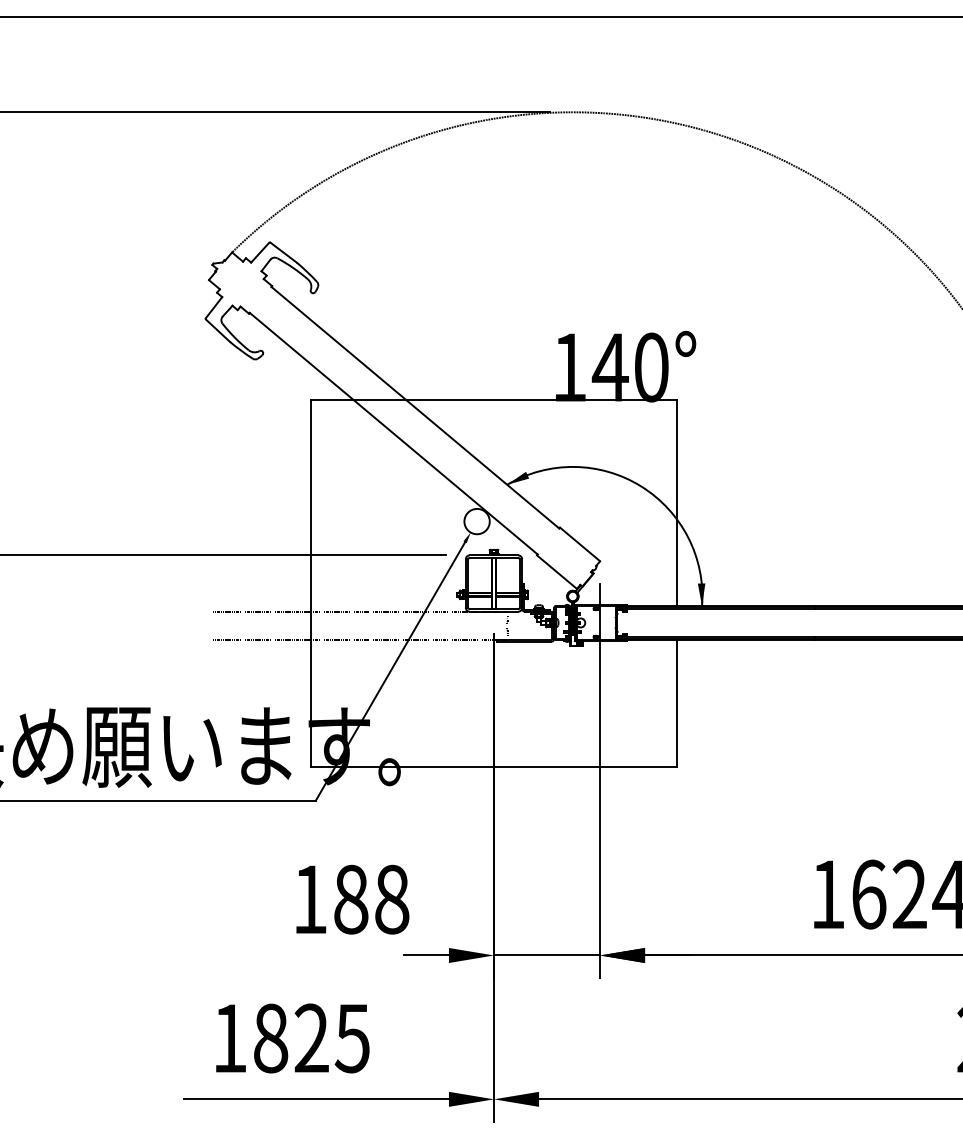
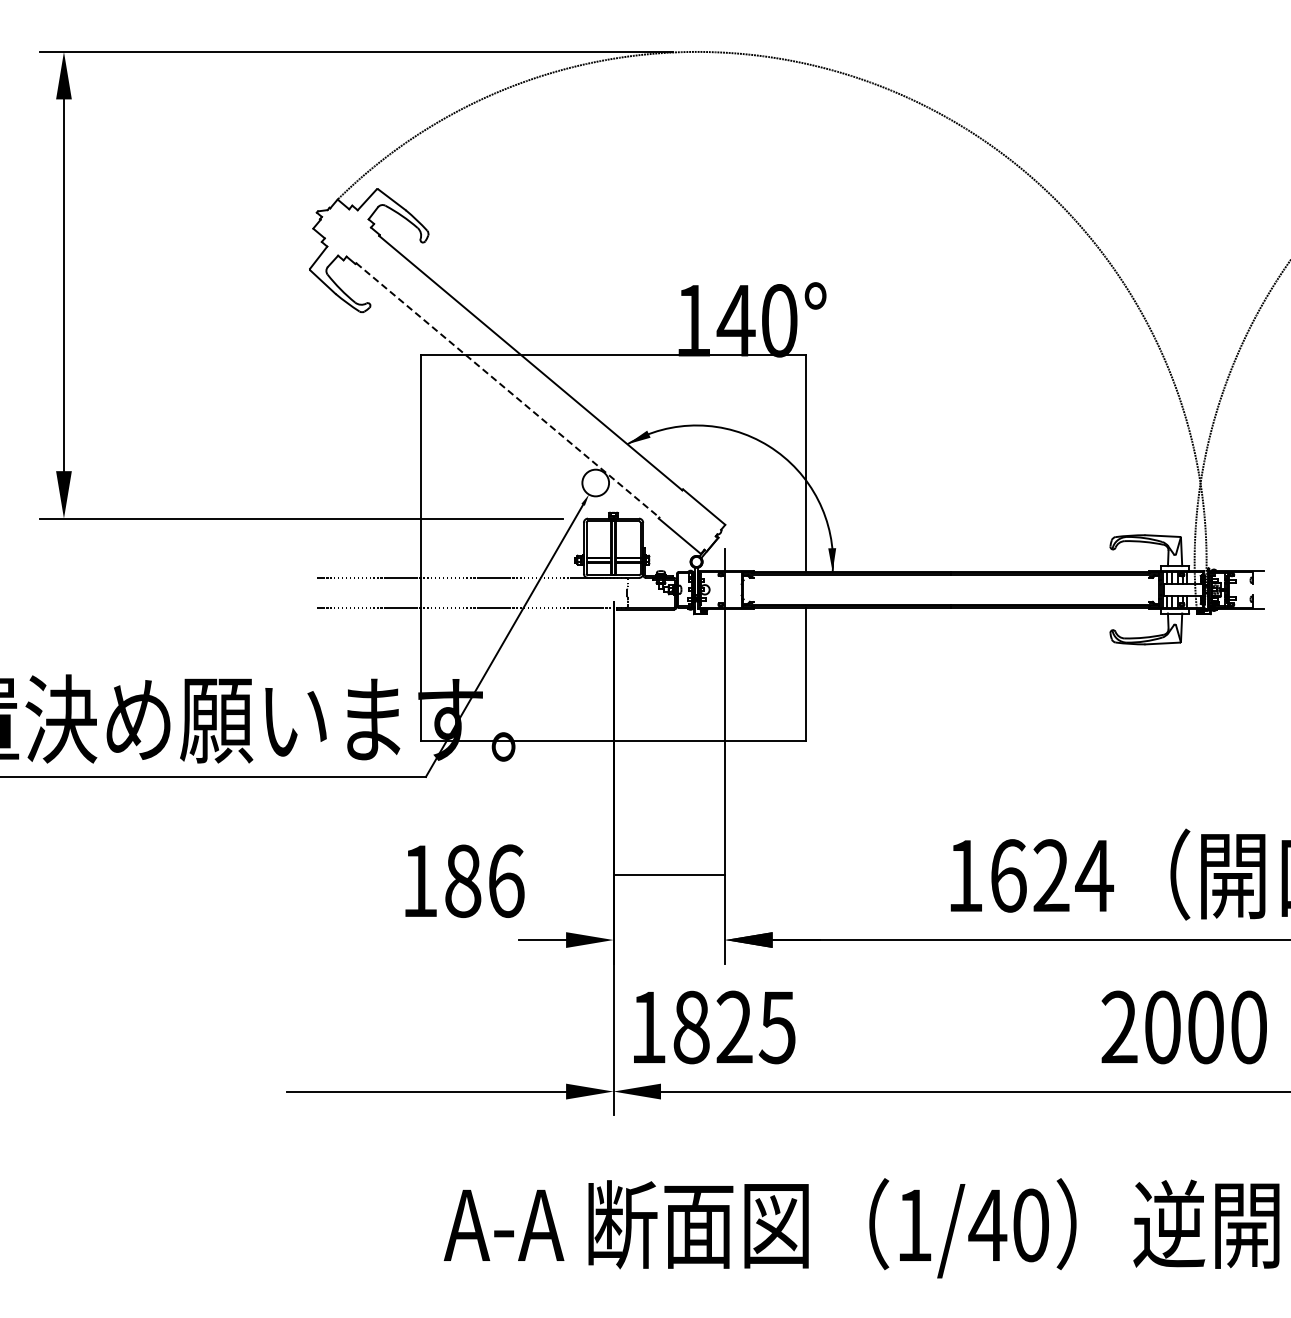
line: (393, 433) -> (507, 390), solid -> dashed
text: (392, 898) -> (506, 880), 188 -> 186
line: (547, 955) -> (669, 875), moved
text: (292, 1038) -> (714, 1027), moved

